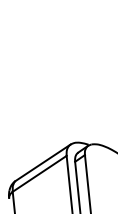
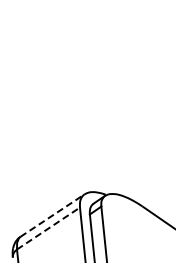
line: (43, 162) -> (52, 215), solid -> dashed
line: (39, 173) -> (48, 228), solid -> dashed

